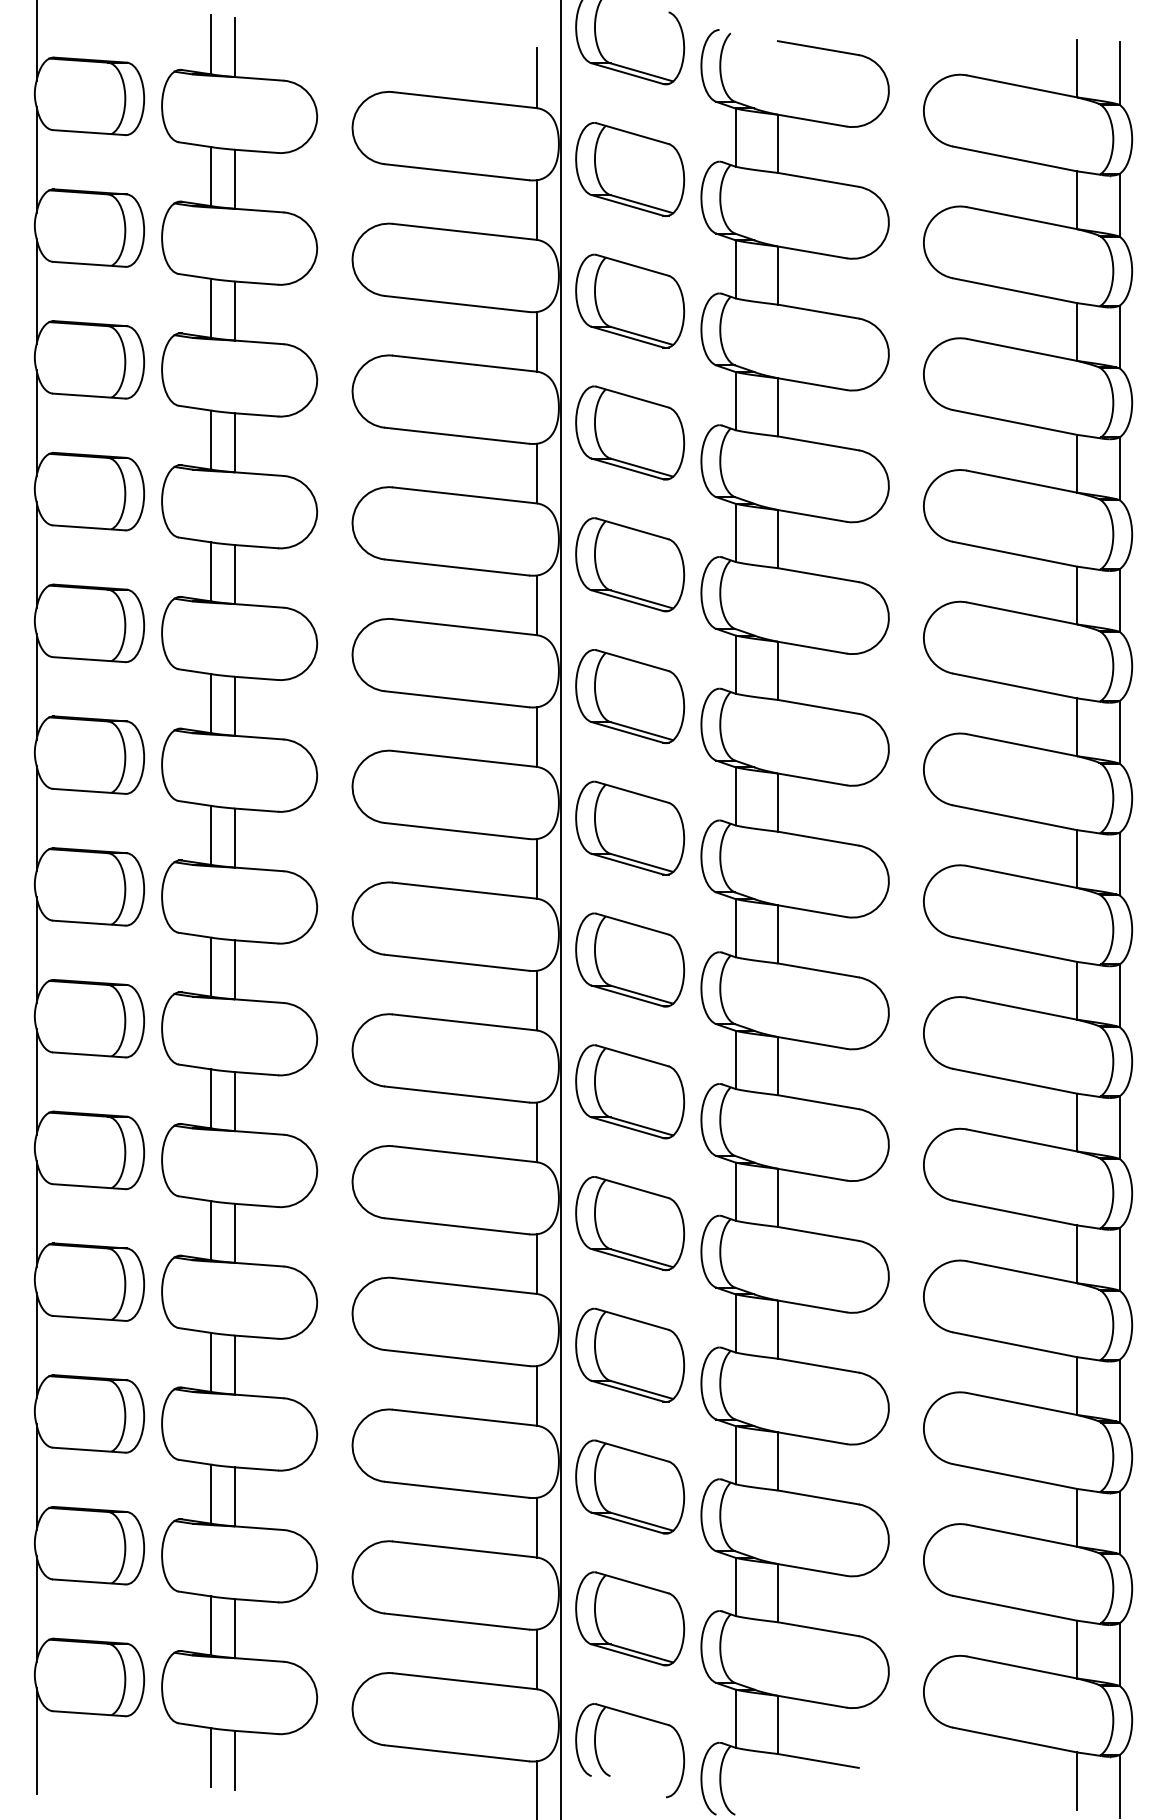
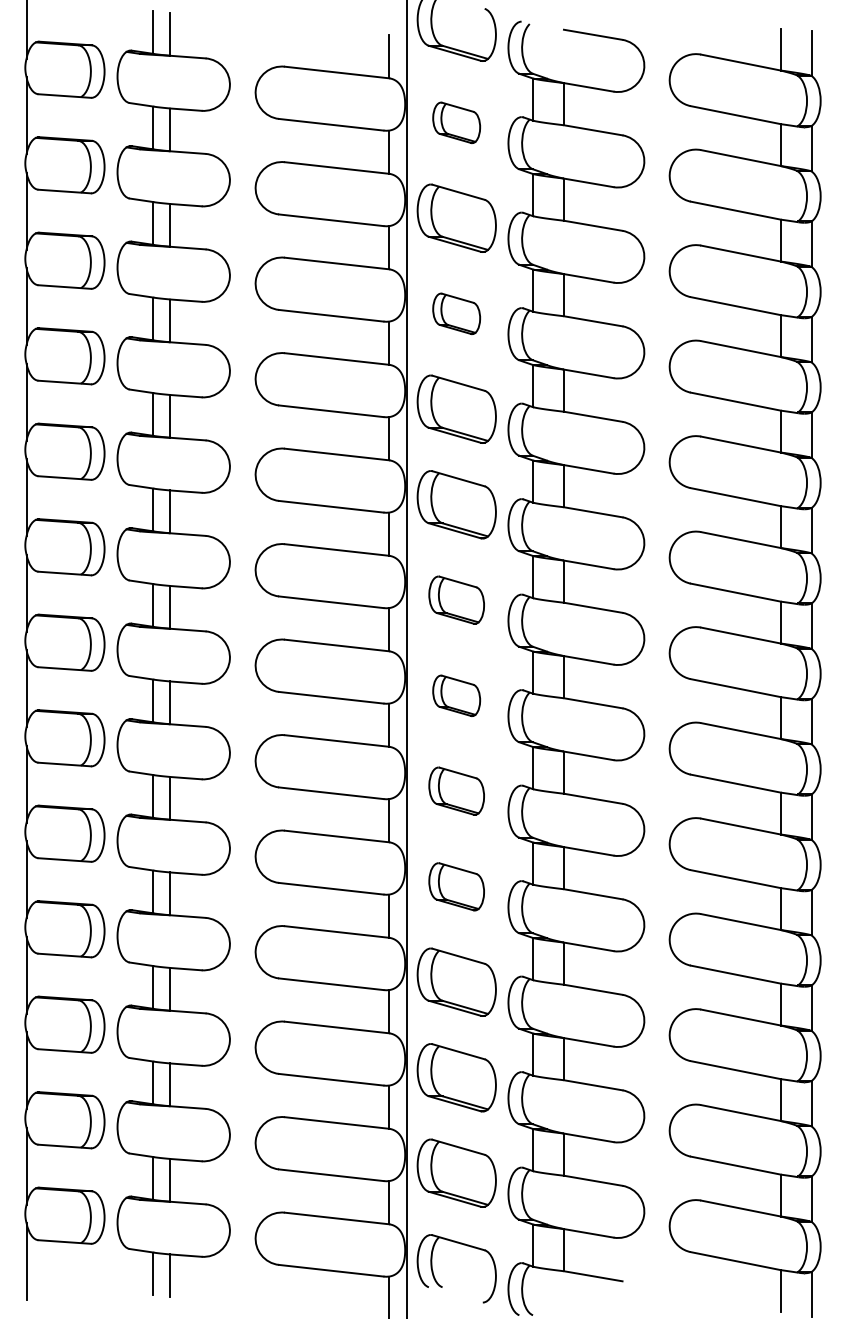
part: (629, 169) -> (456, 122), size x0.6
part: (629, 432) -> (456, 313), size x0.6
part: (629, 827) -> (456, 599), size x0.7
part: (629, 959) -> (456, 695), size x0.6
part: (629, 1090) -> (456, 790), size x0.7
part: (629, 1223) -> (456, 886), size x0.7

